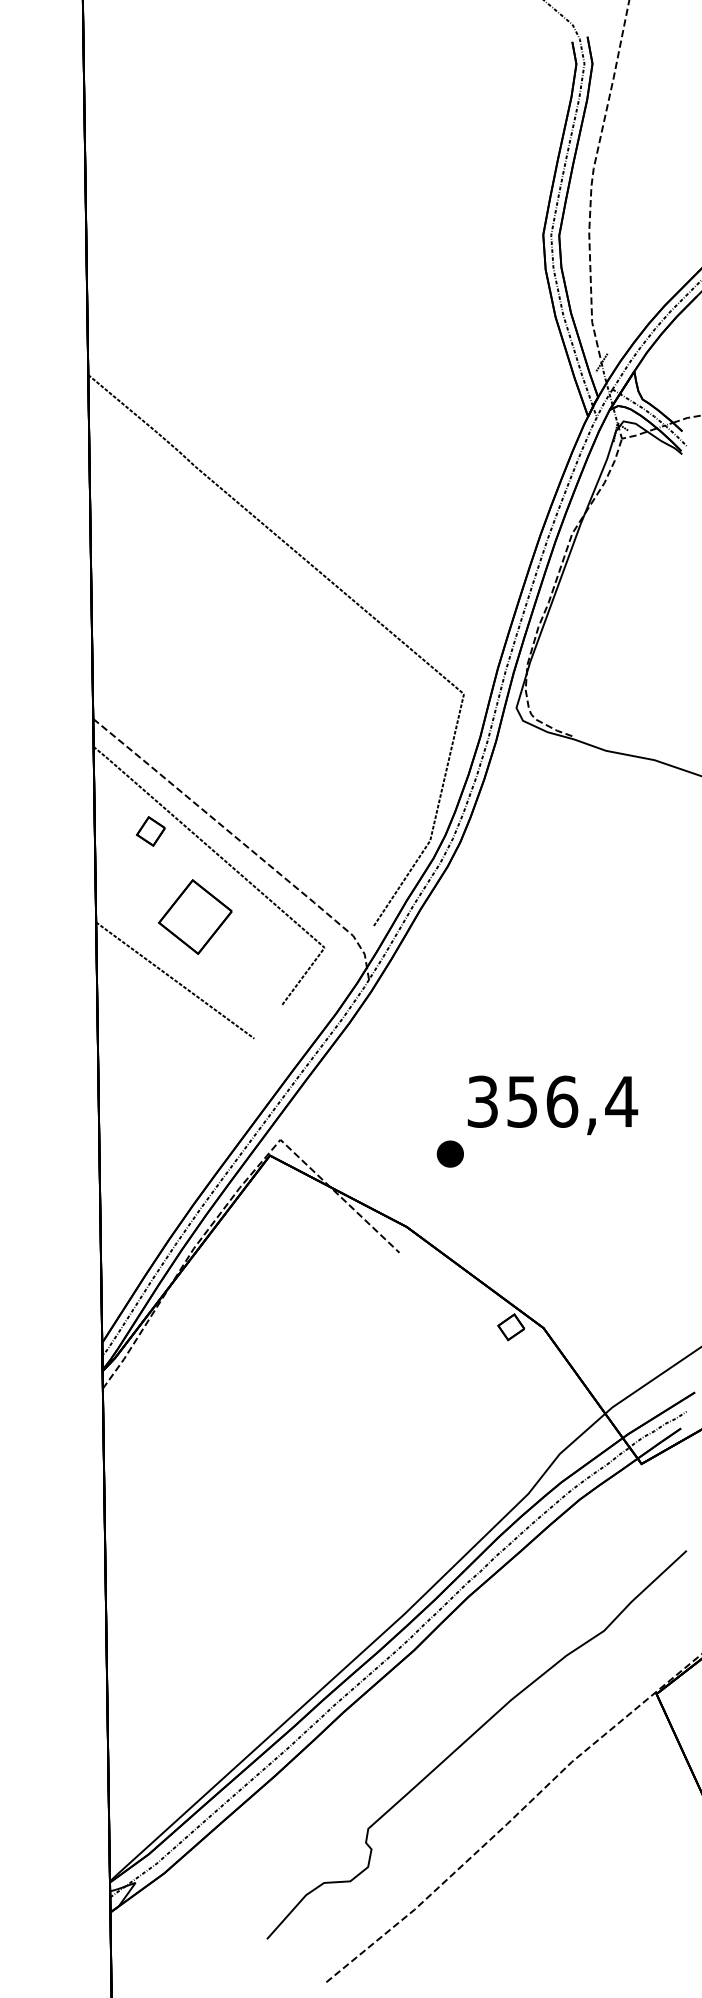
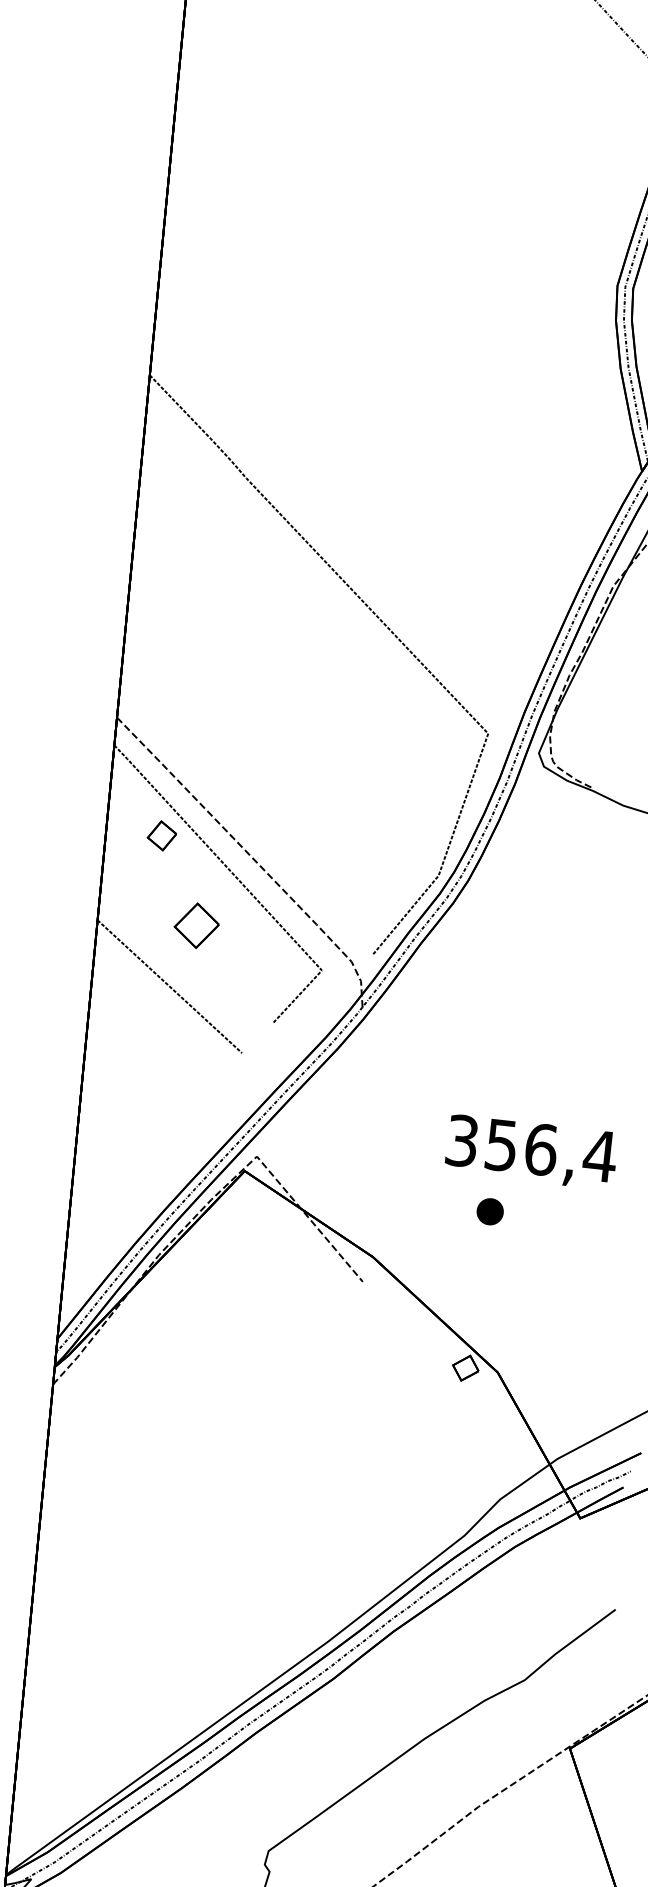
part: (195, 916) -> (196, 925), size x0.6
part: (449, 1153) -> (489, 1211), moved

